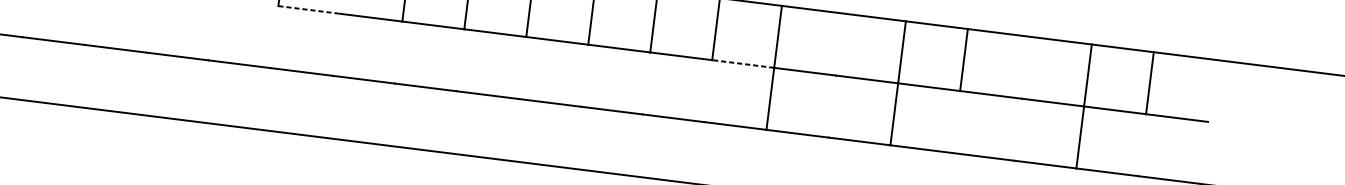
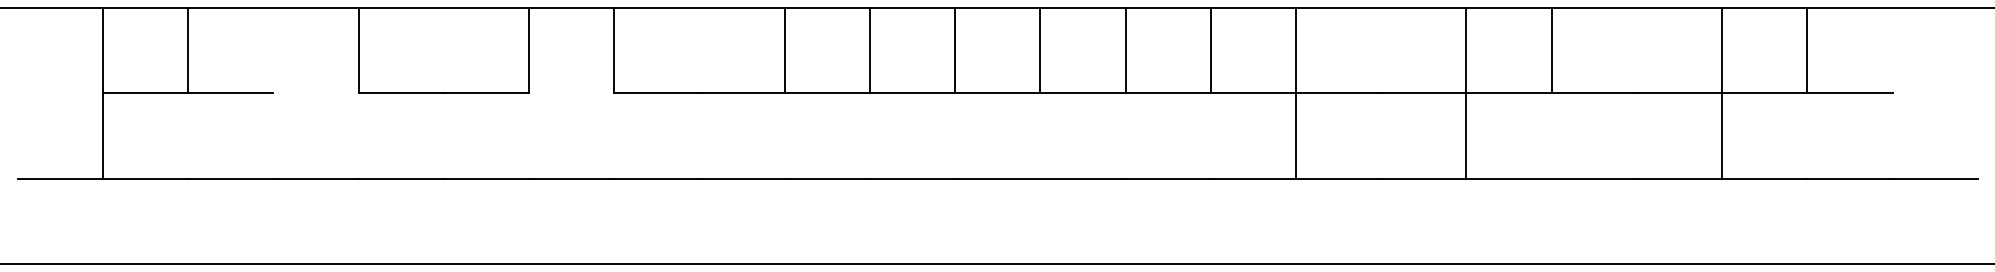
line: (309, 10) -> (656, 93), dashed -> solid
line: (743, 64) -> (1253, 93), dashed -> solid

